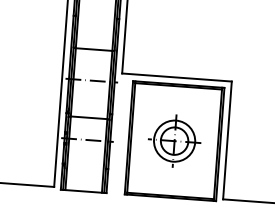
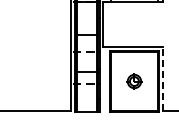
line: (228, 139) -> (163, 78), solid -> dashed
part: (174, 141) -> (134, 81), size x0.6

